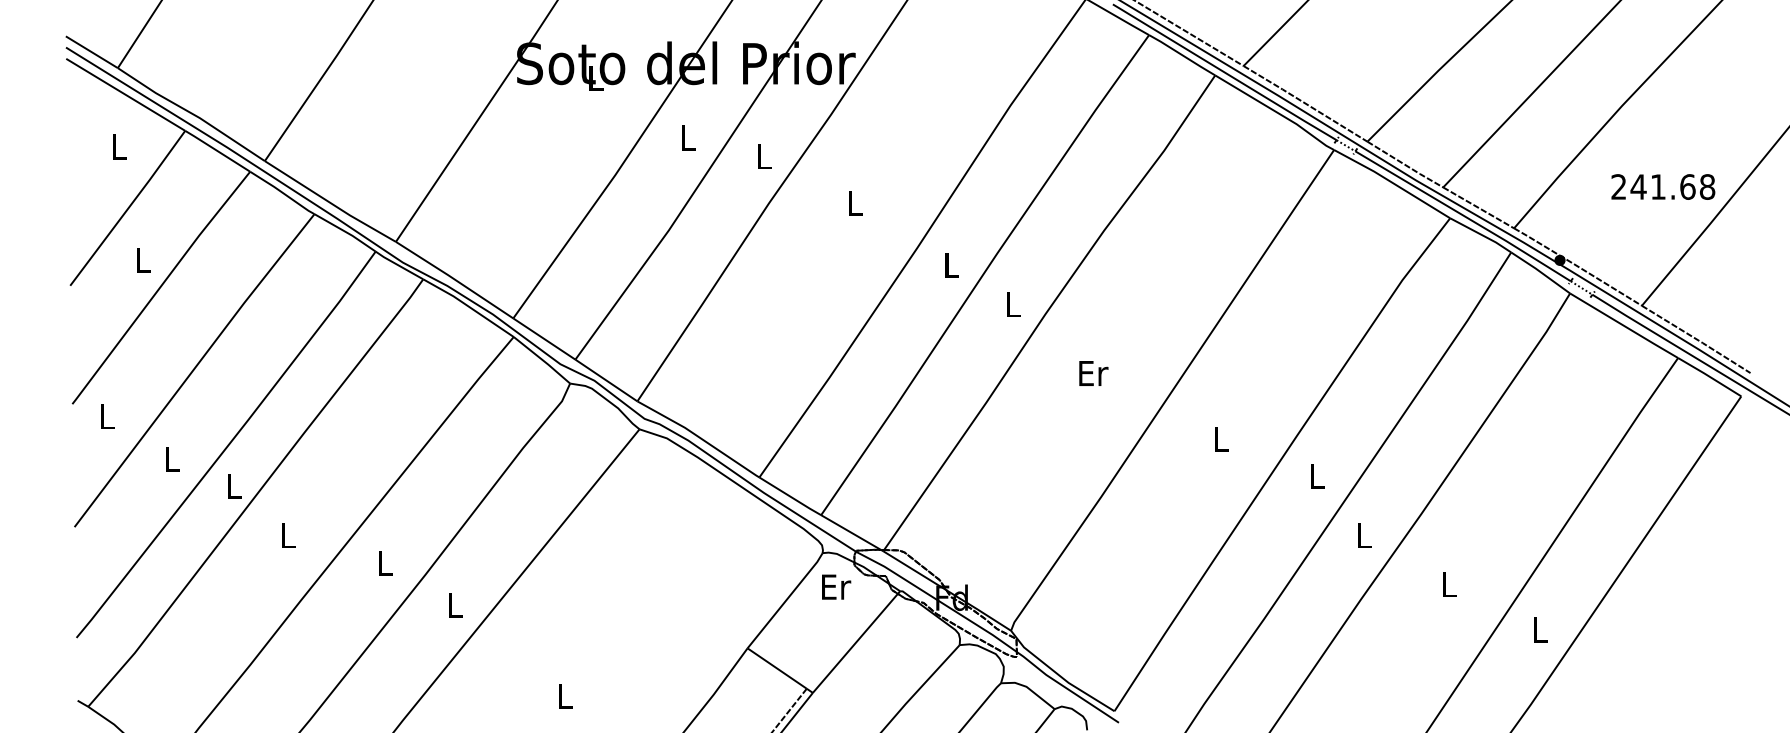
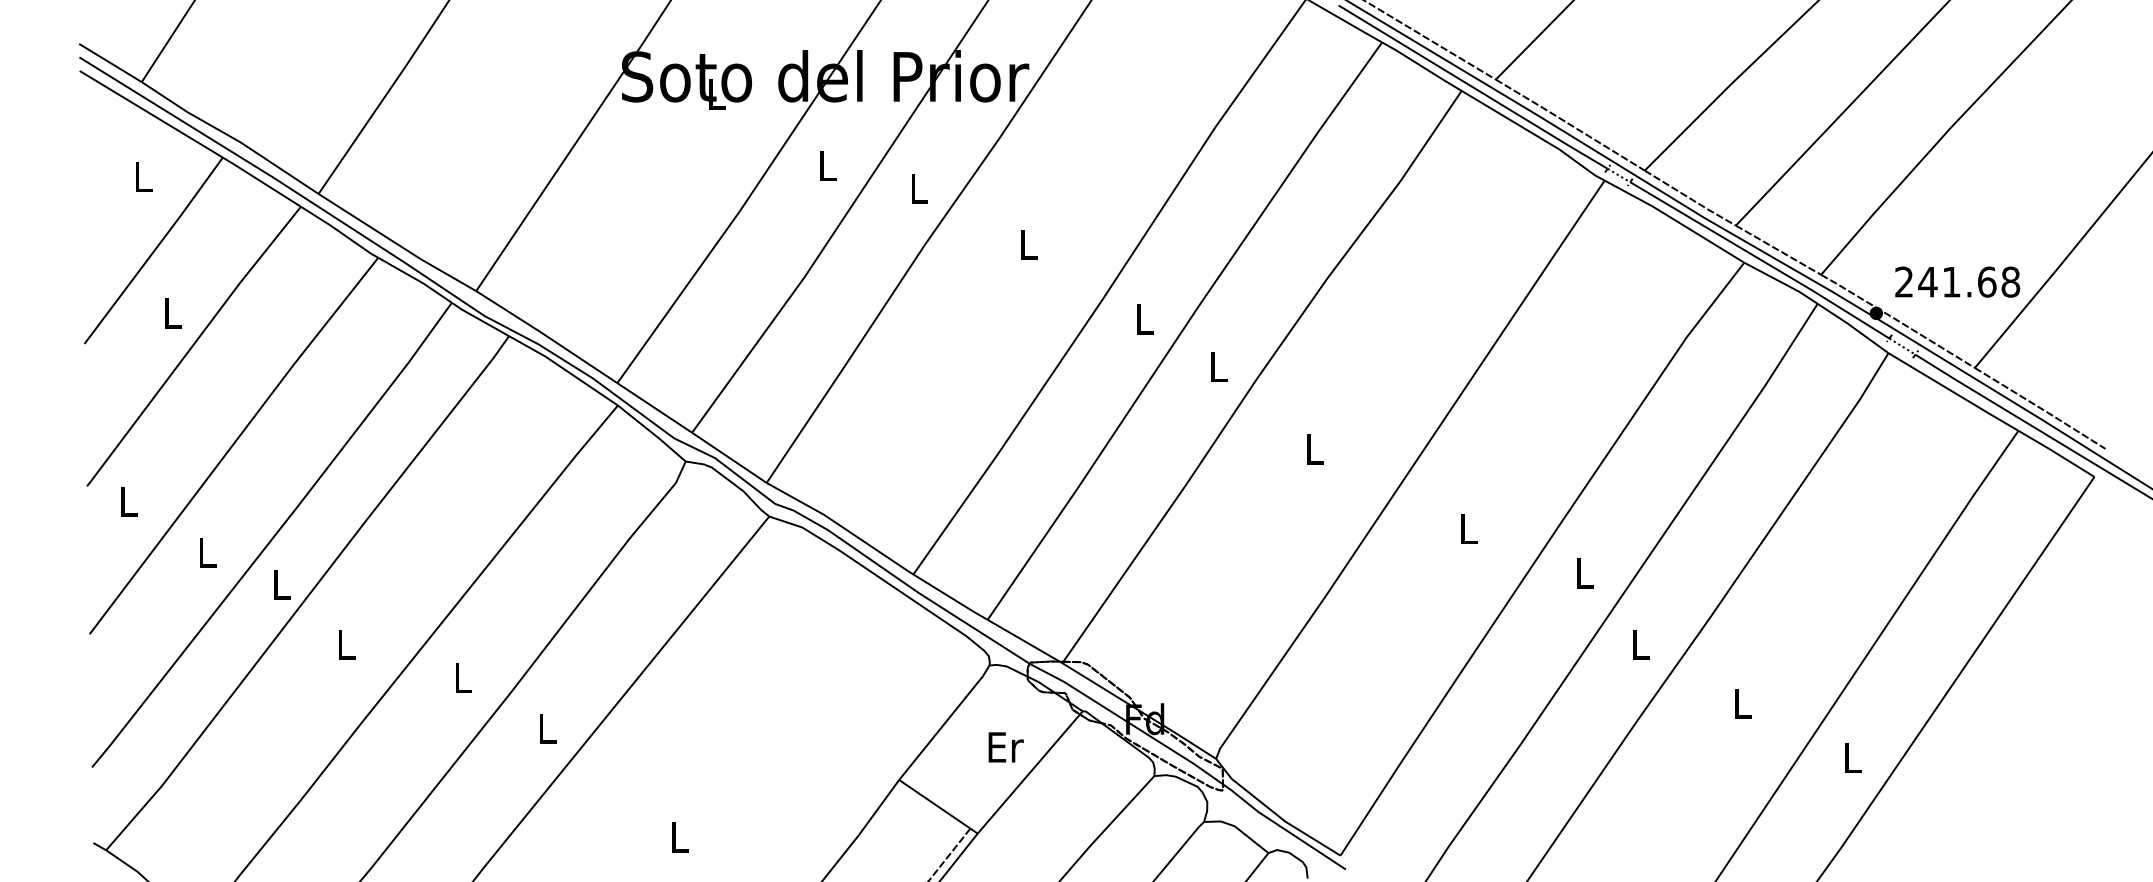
text: (1663, 186) -> (1957, 281), moved
text: (1093, 373) -> (1315, 449), Er -> L
text: (835, 587) -> (1005, 747), moved

